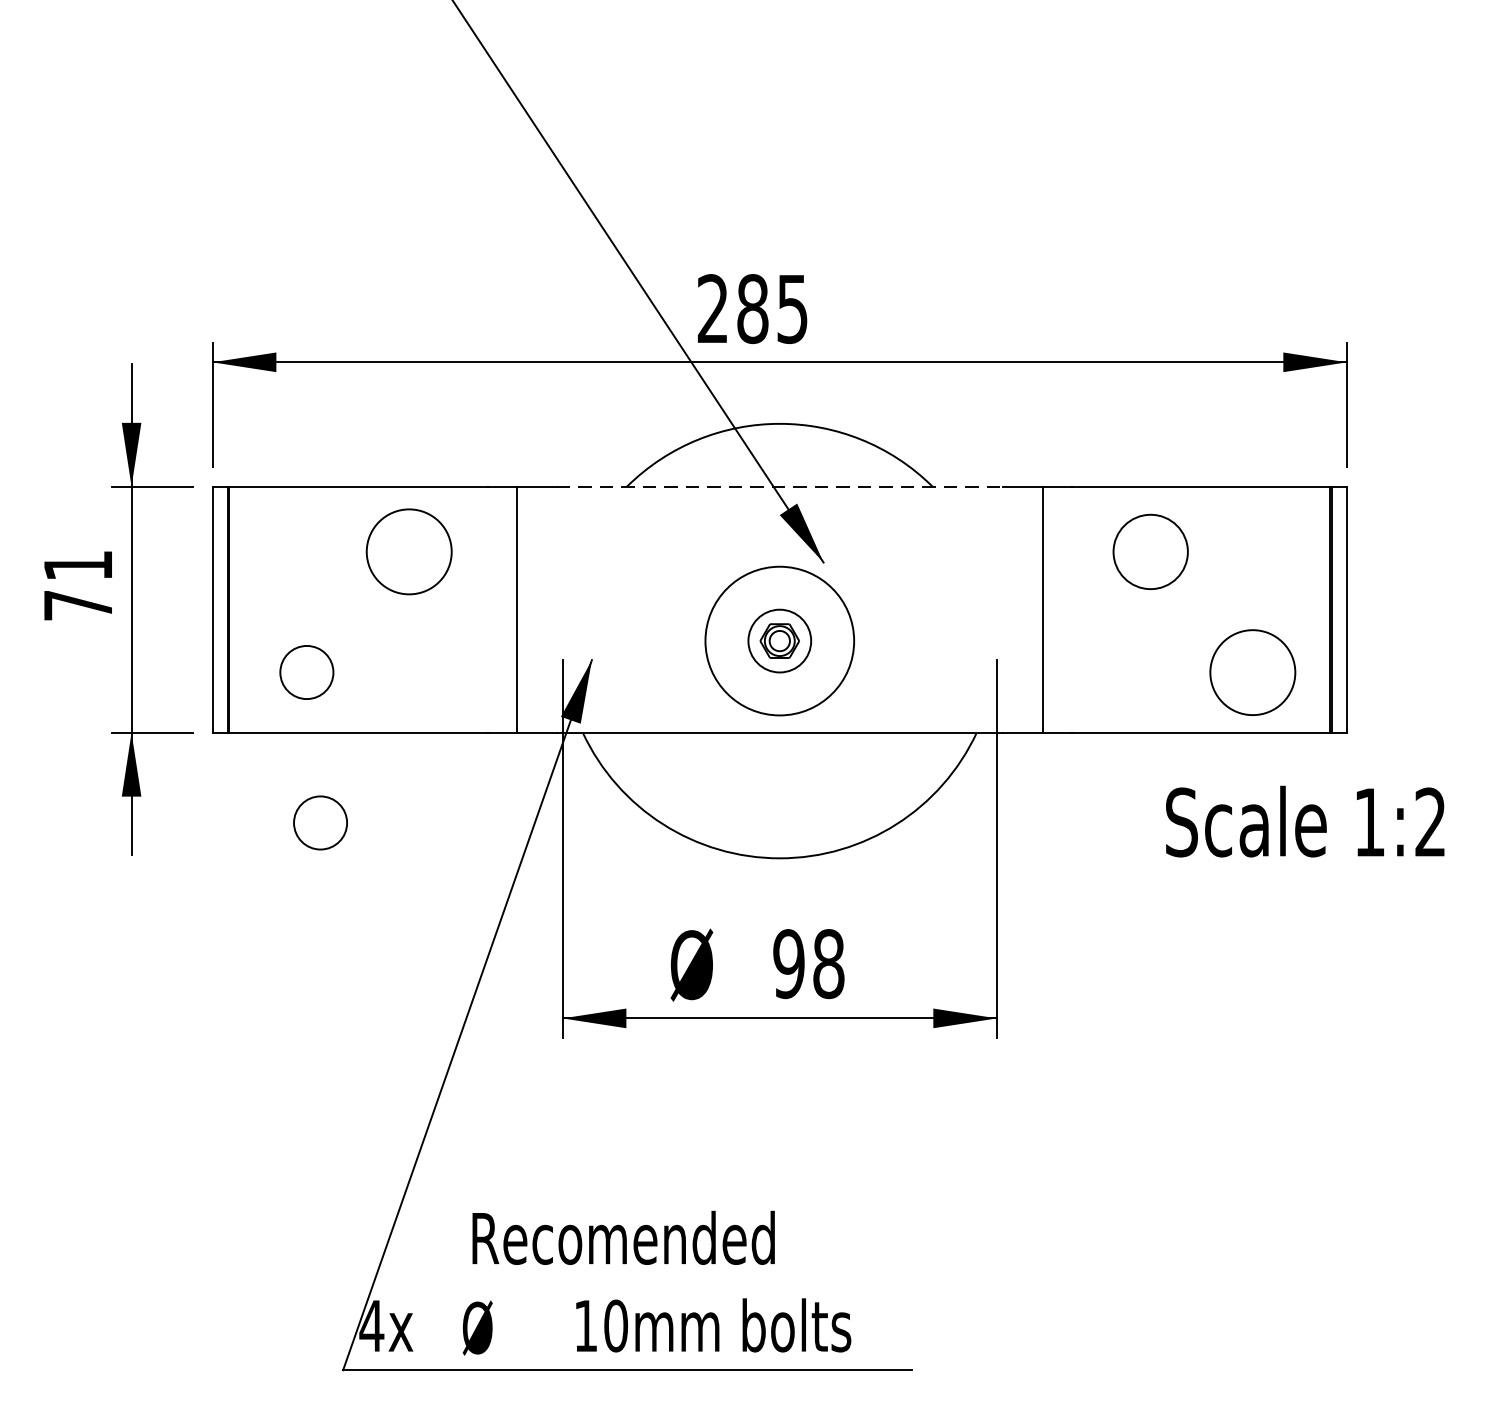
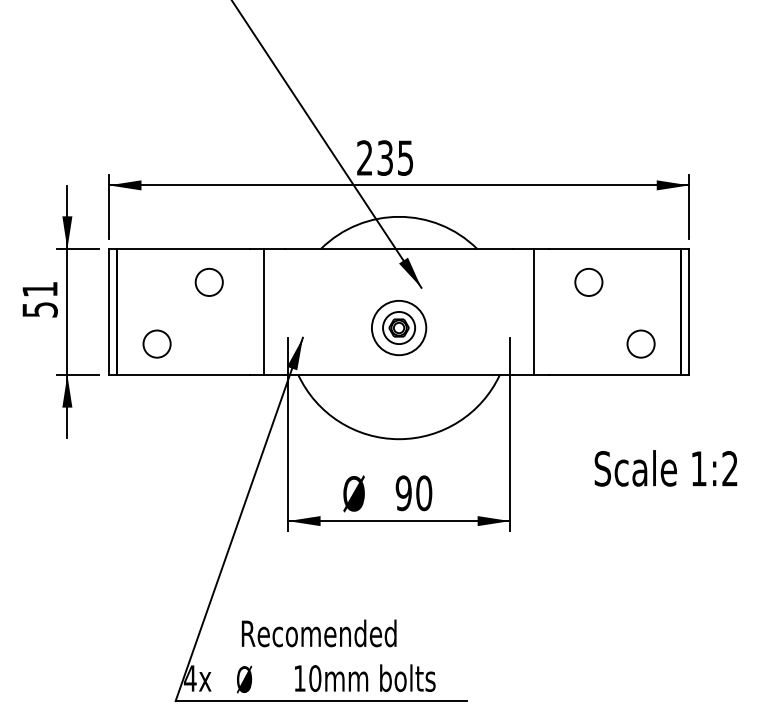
text: (753, 307) -> (385, 157), 285 -> 235
line: (780, 485) -> (399, 248), dashed -> solid
circle: (407, 552) -> (208, 282), size x0.62
circle: (1149, 552) -> (588, 282), size x0.71
text: (77, 604) -> (39, 309), 71 -> 51
circle: (778, 640) -> (398, 327), size x0.71
circle: (1251, 671) -> (640, 343), size x0.62
circle: (319, 821) -> (163, 420), removed
text: (1304, 821) -> (665, 468), moved
text: (829, 962) -> (424, 492), 98 -> 90

